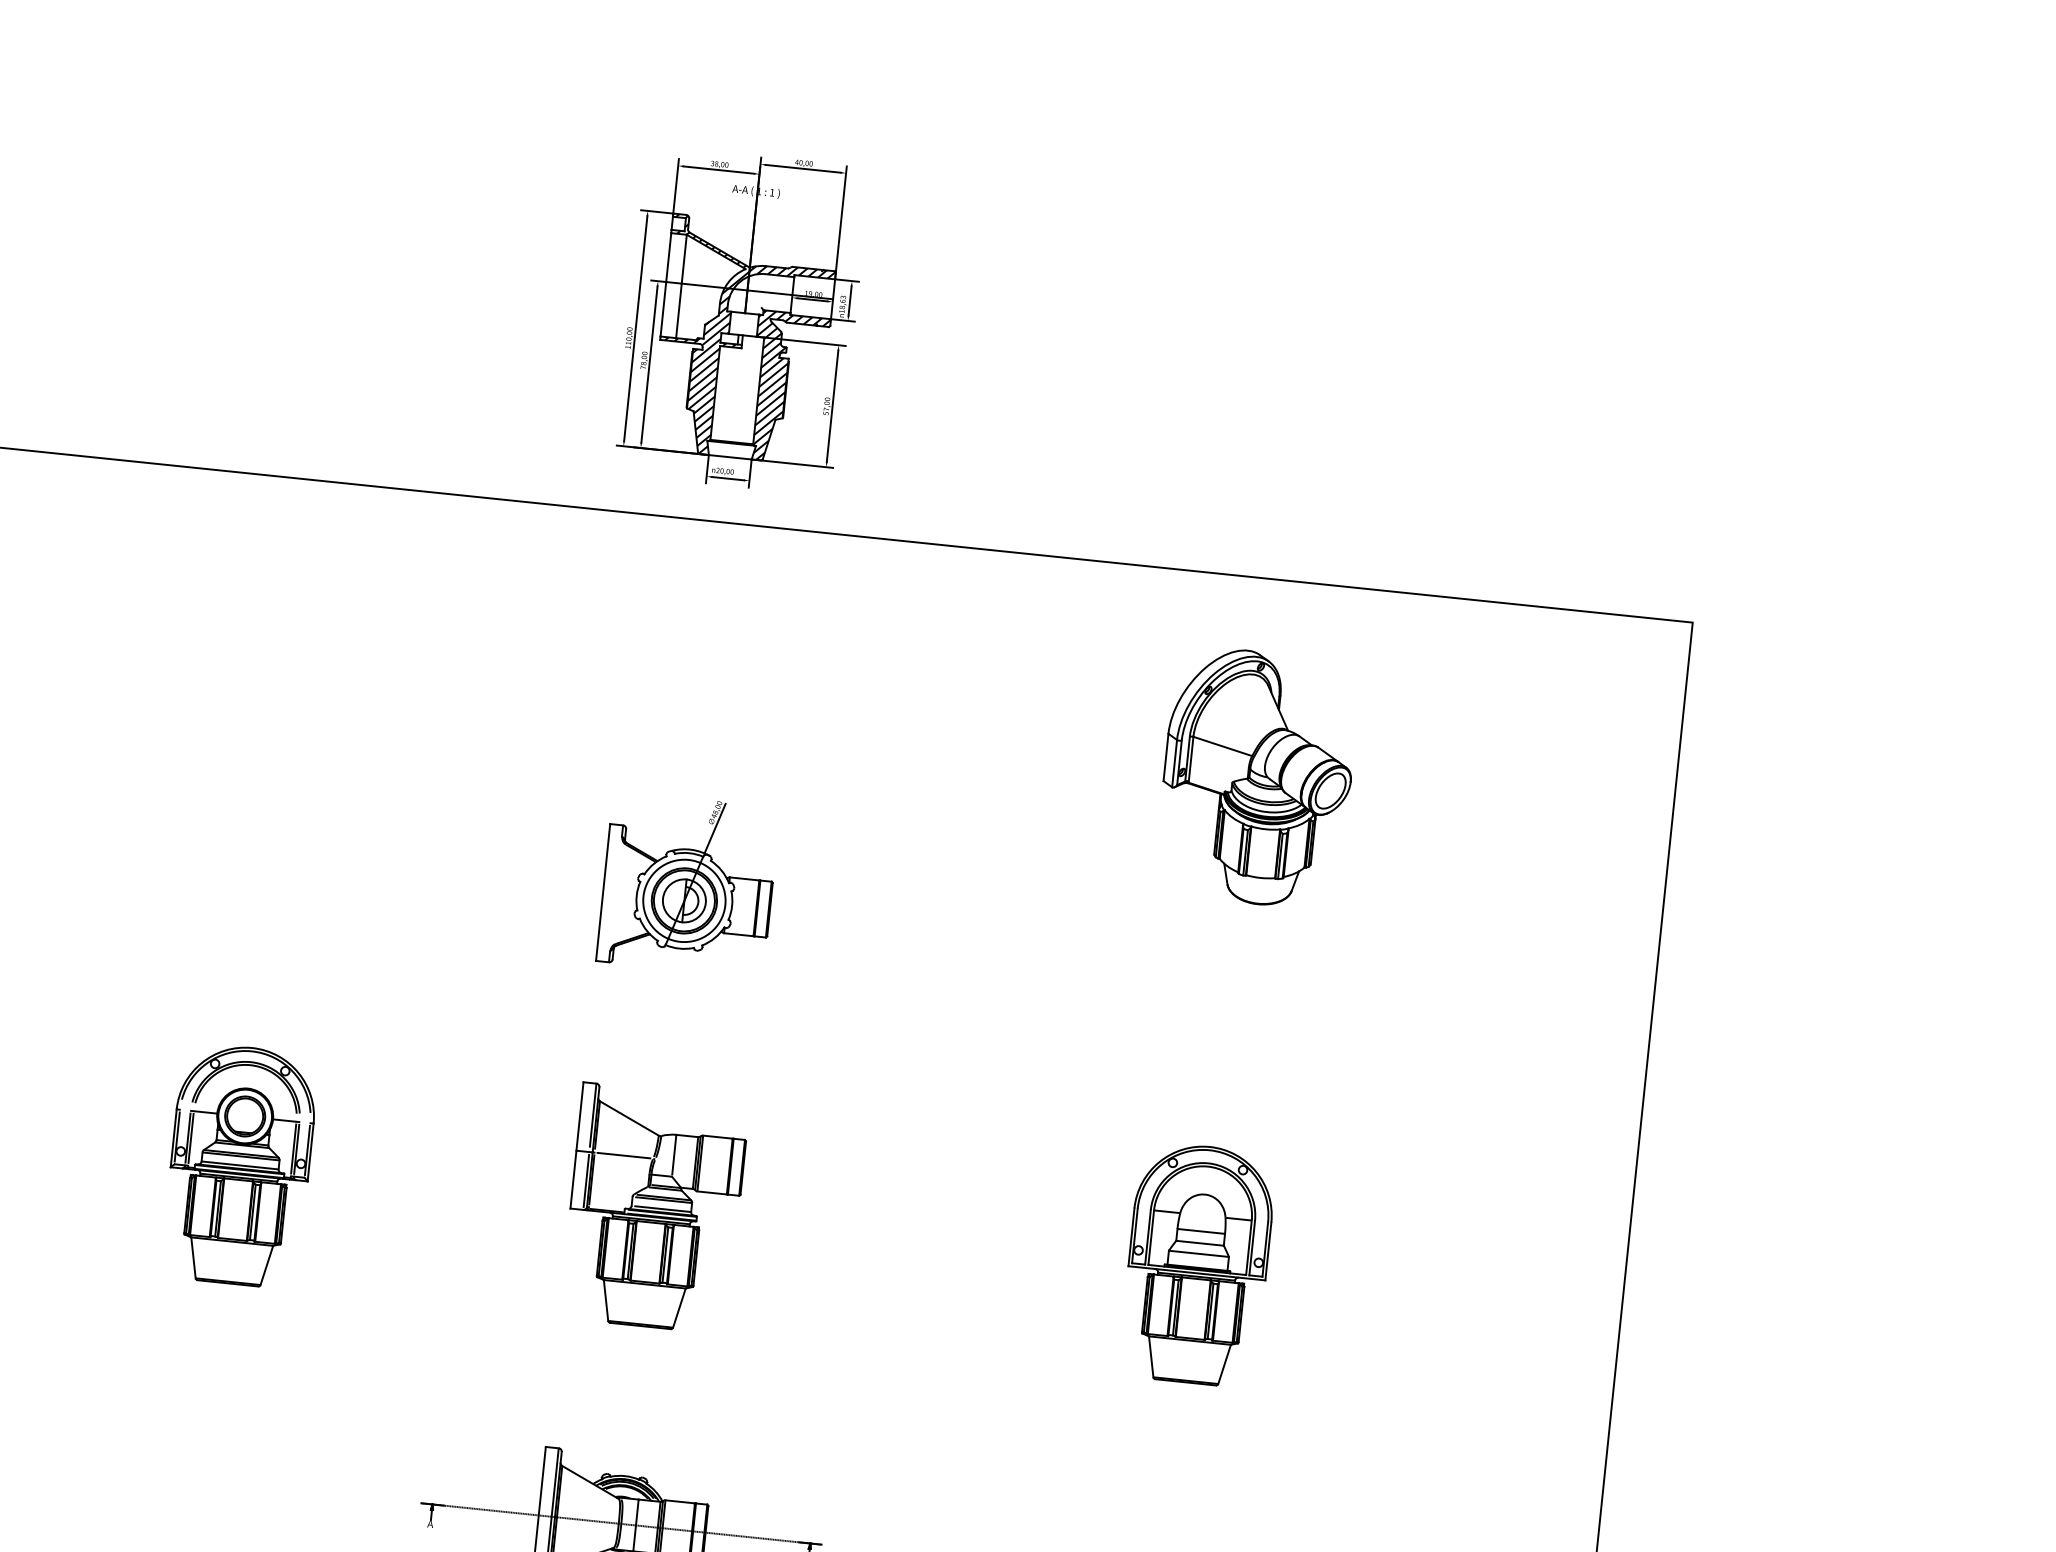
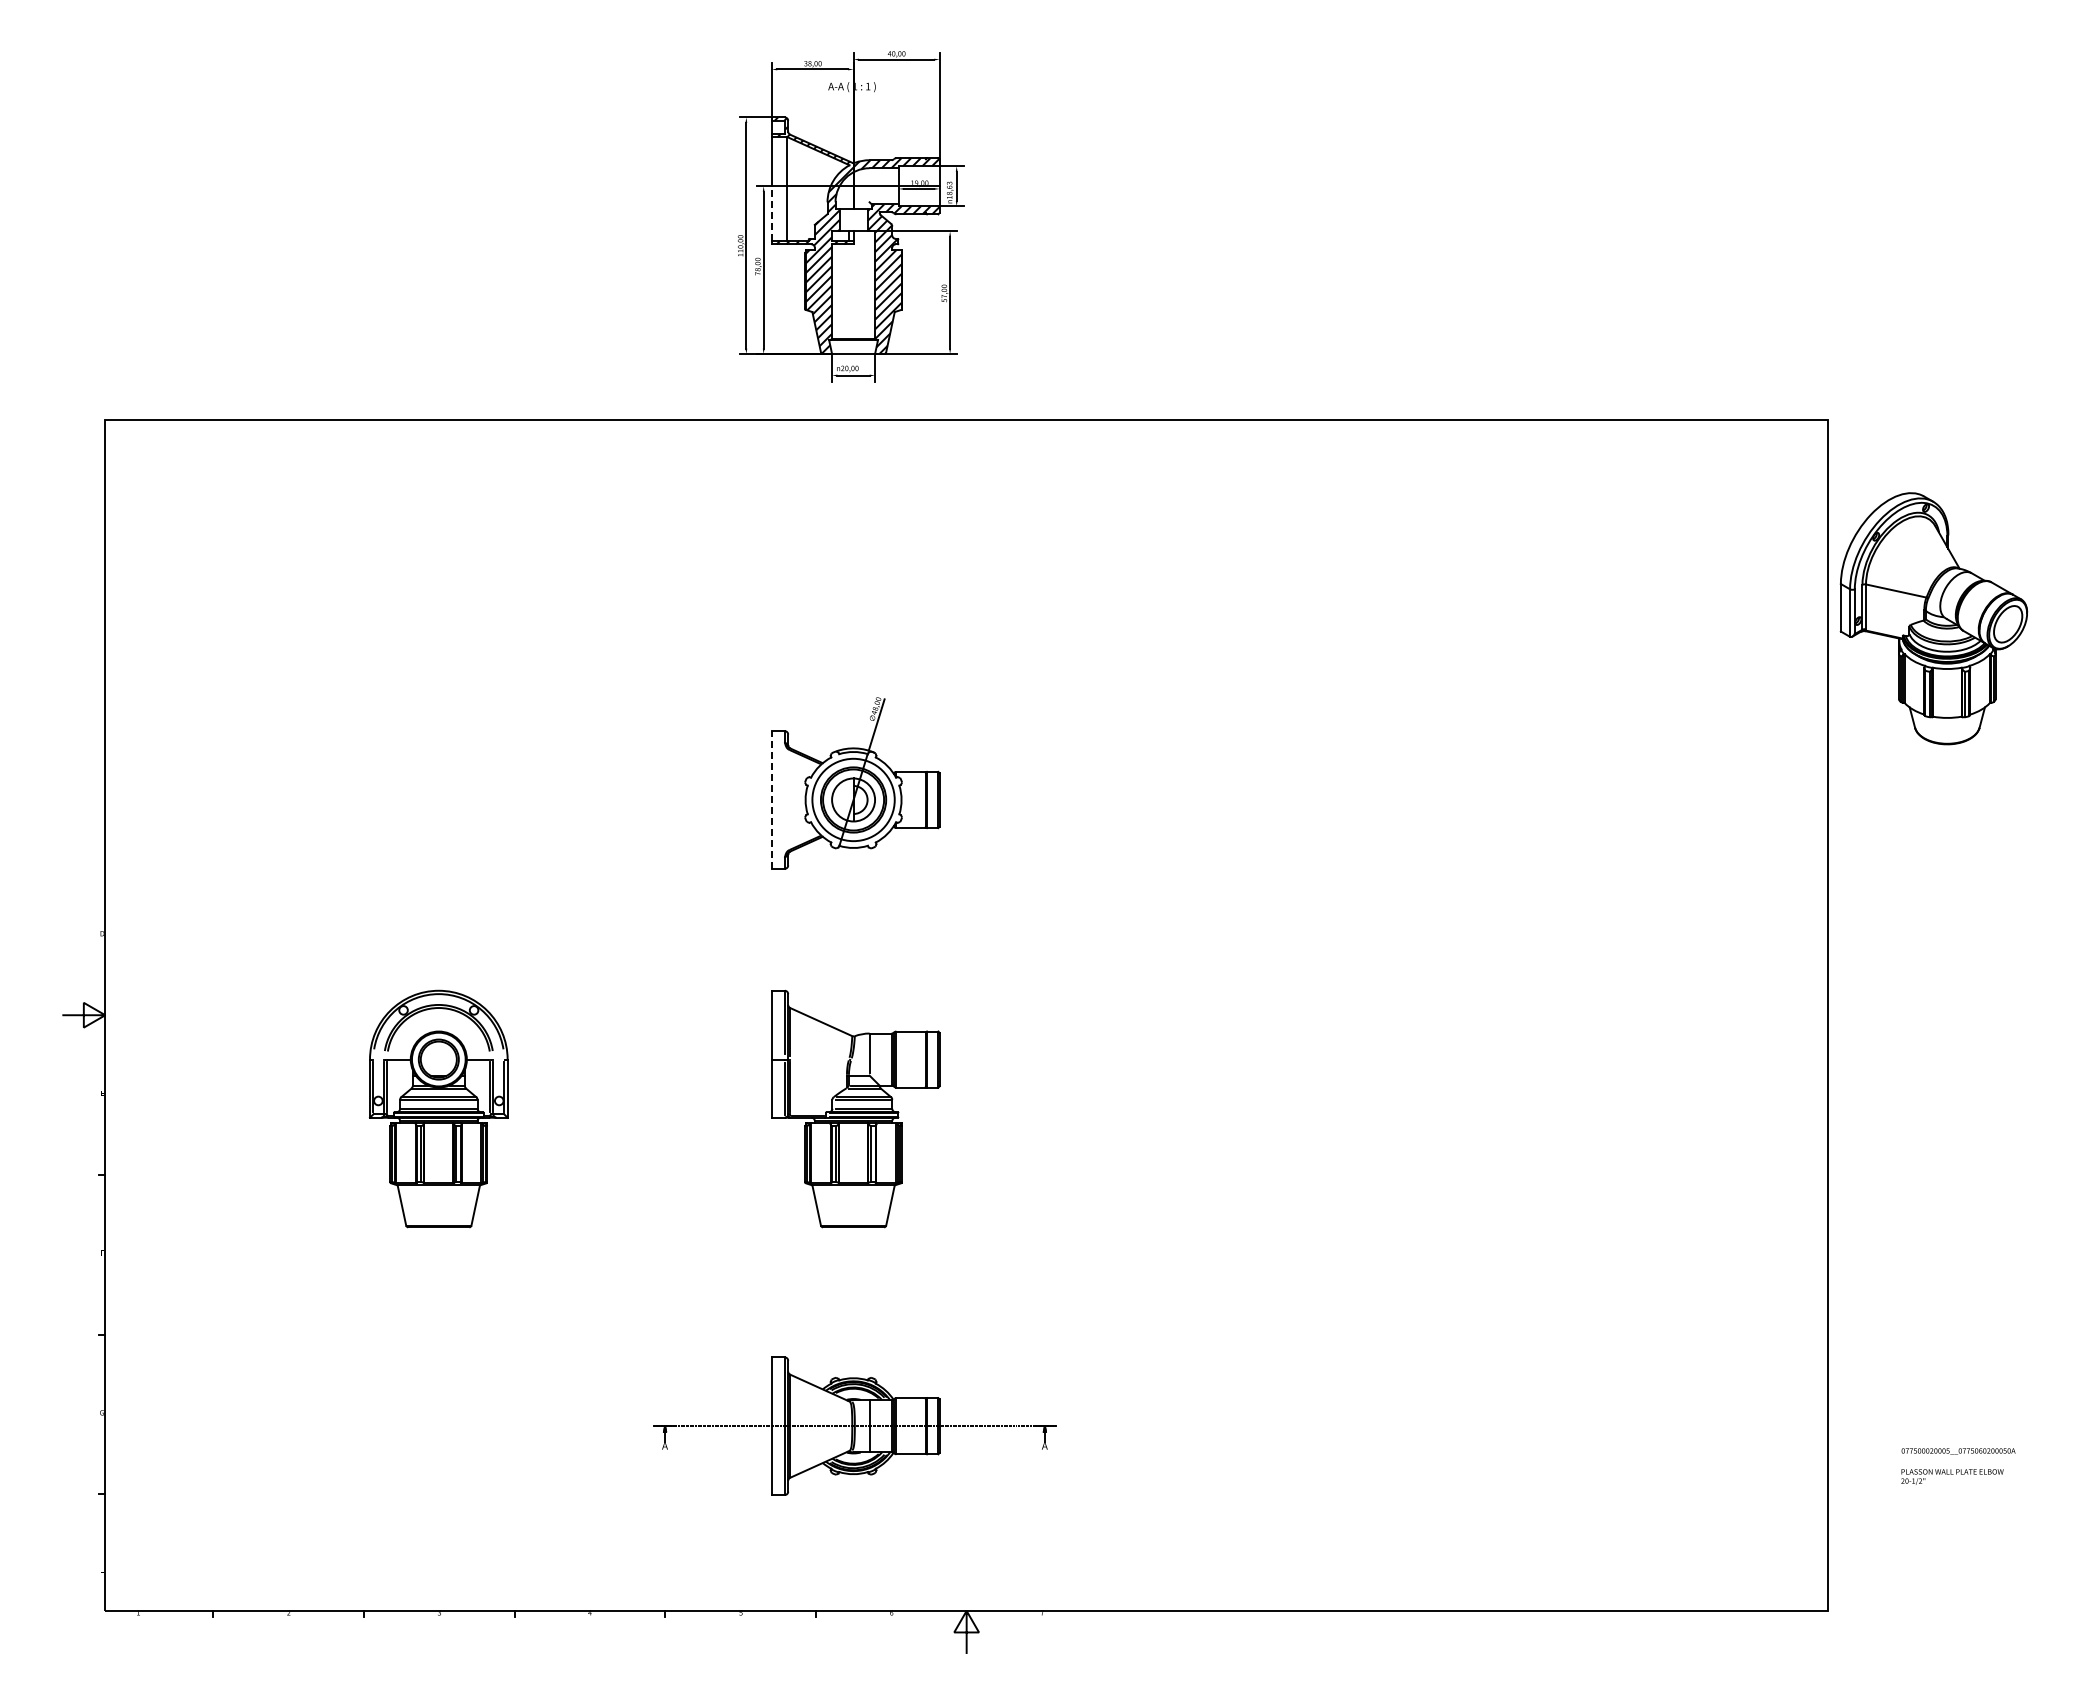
line: (663, 309) -> (771, 213), solid -> dashed
part: (1257, 777) -> (1933, 618), moved
line: (602, 891) -> (771, 799), solid -> dashed
line: (623, 1155) -> (819, 1059), removed
part: (1197, 1264) -> (1401, 1108), removed

